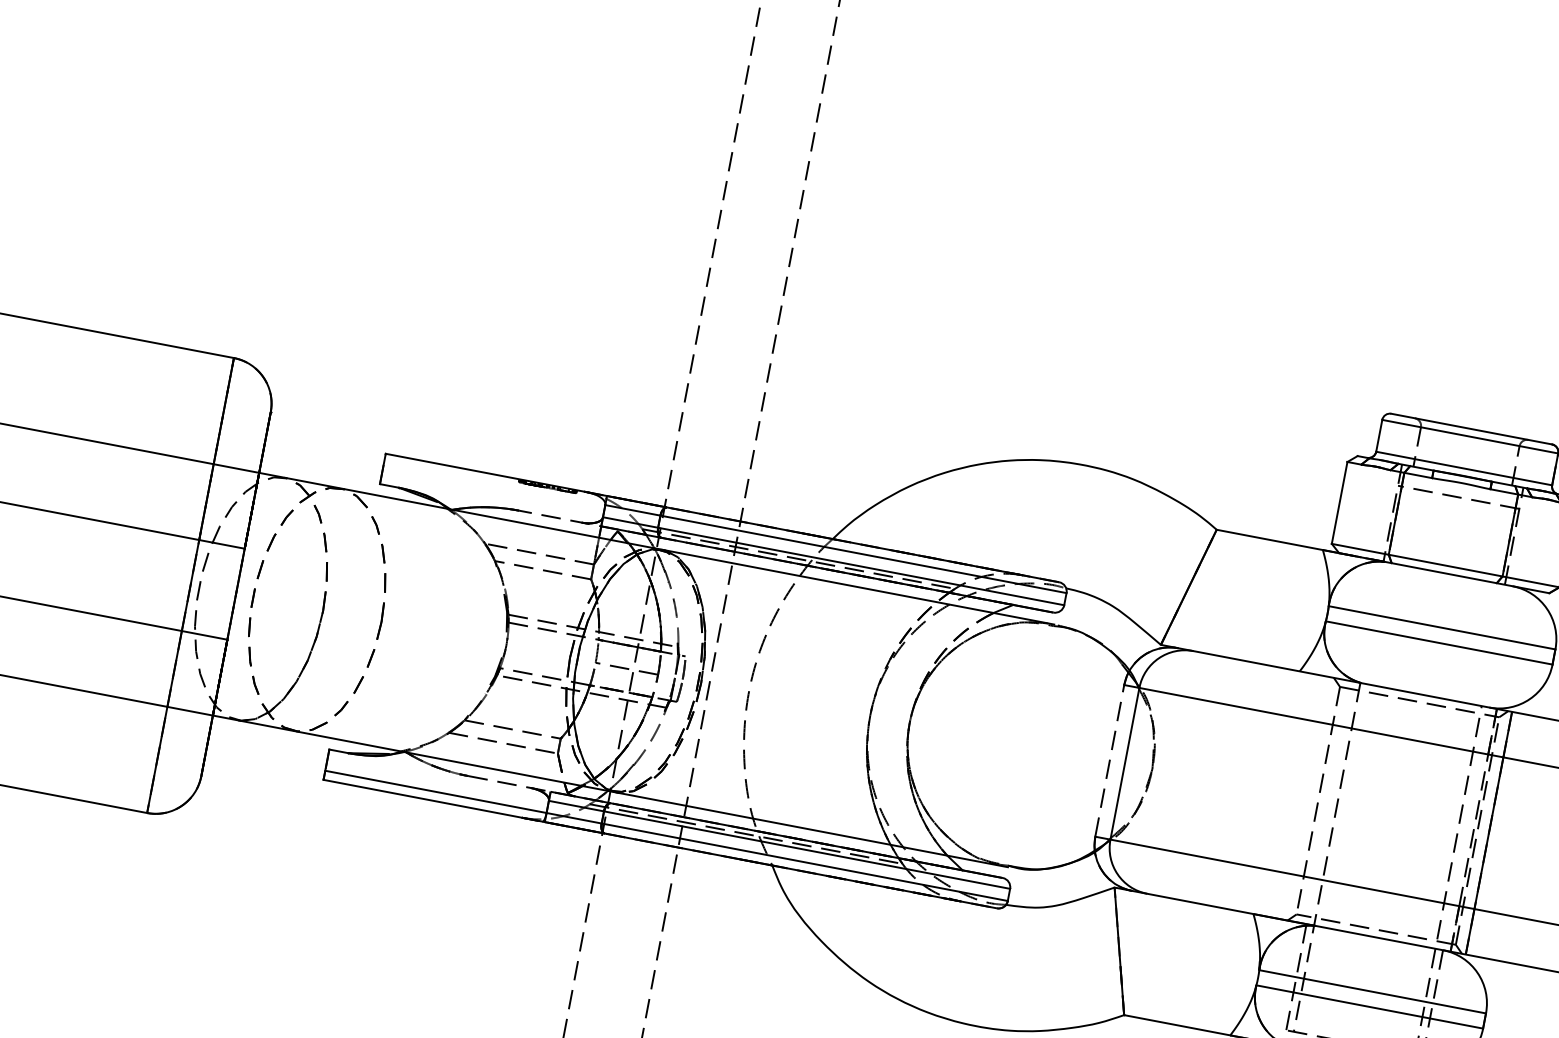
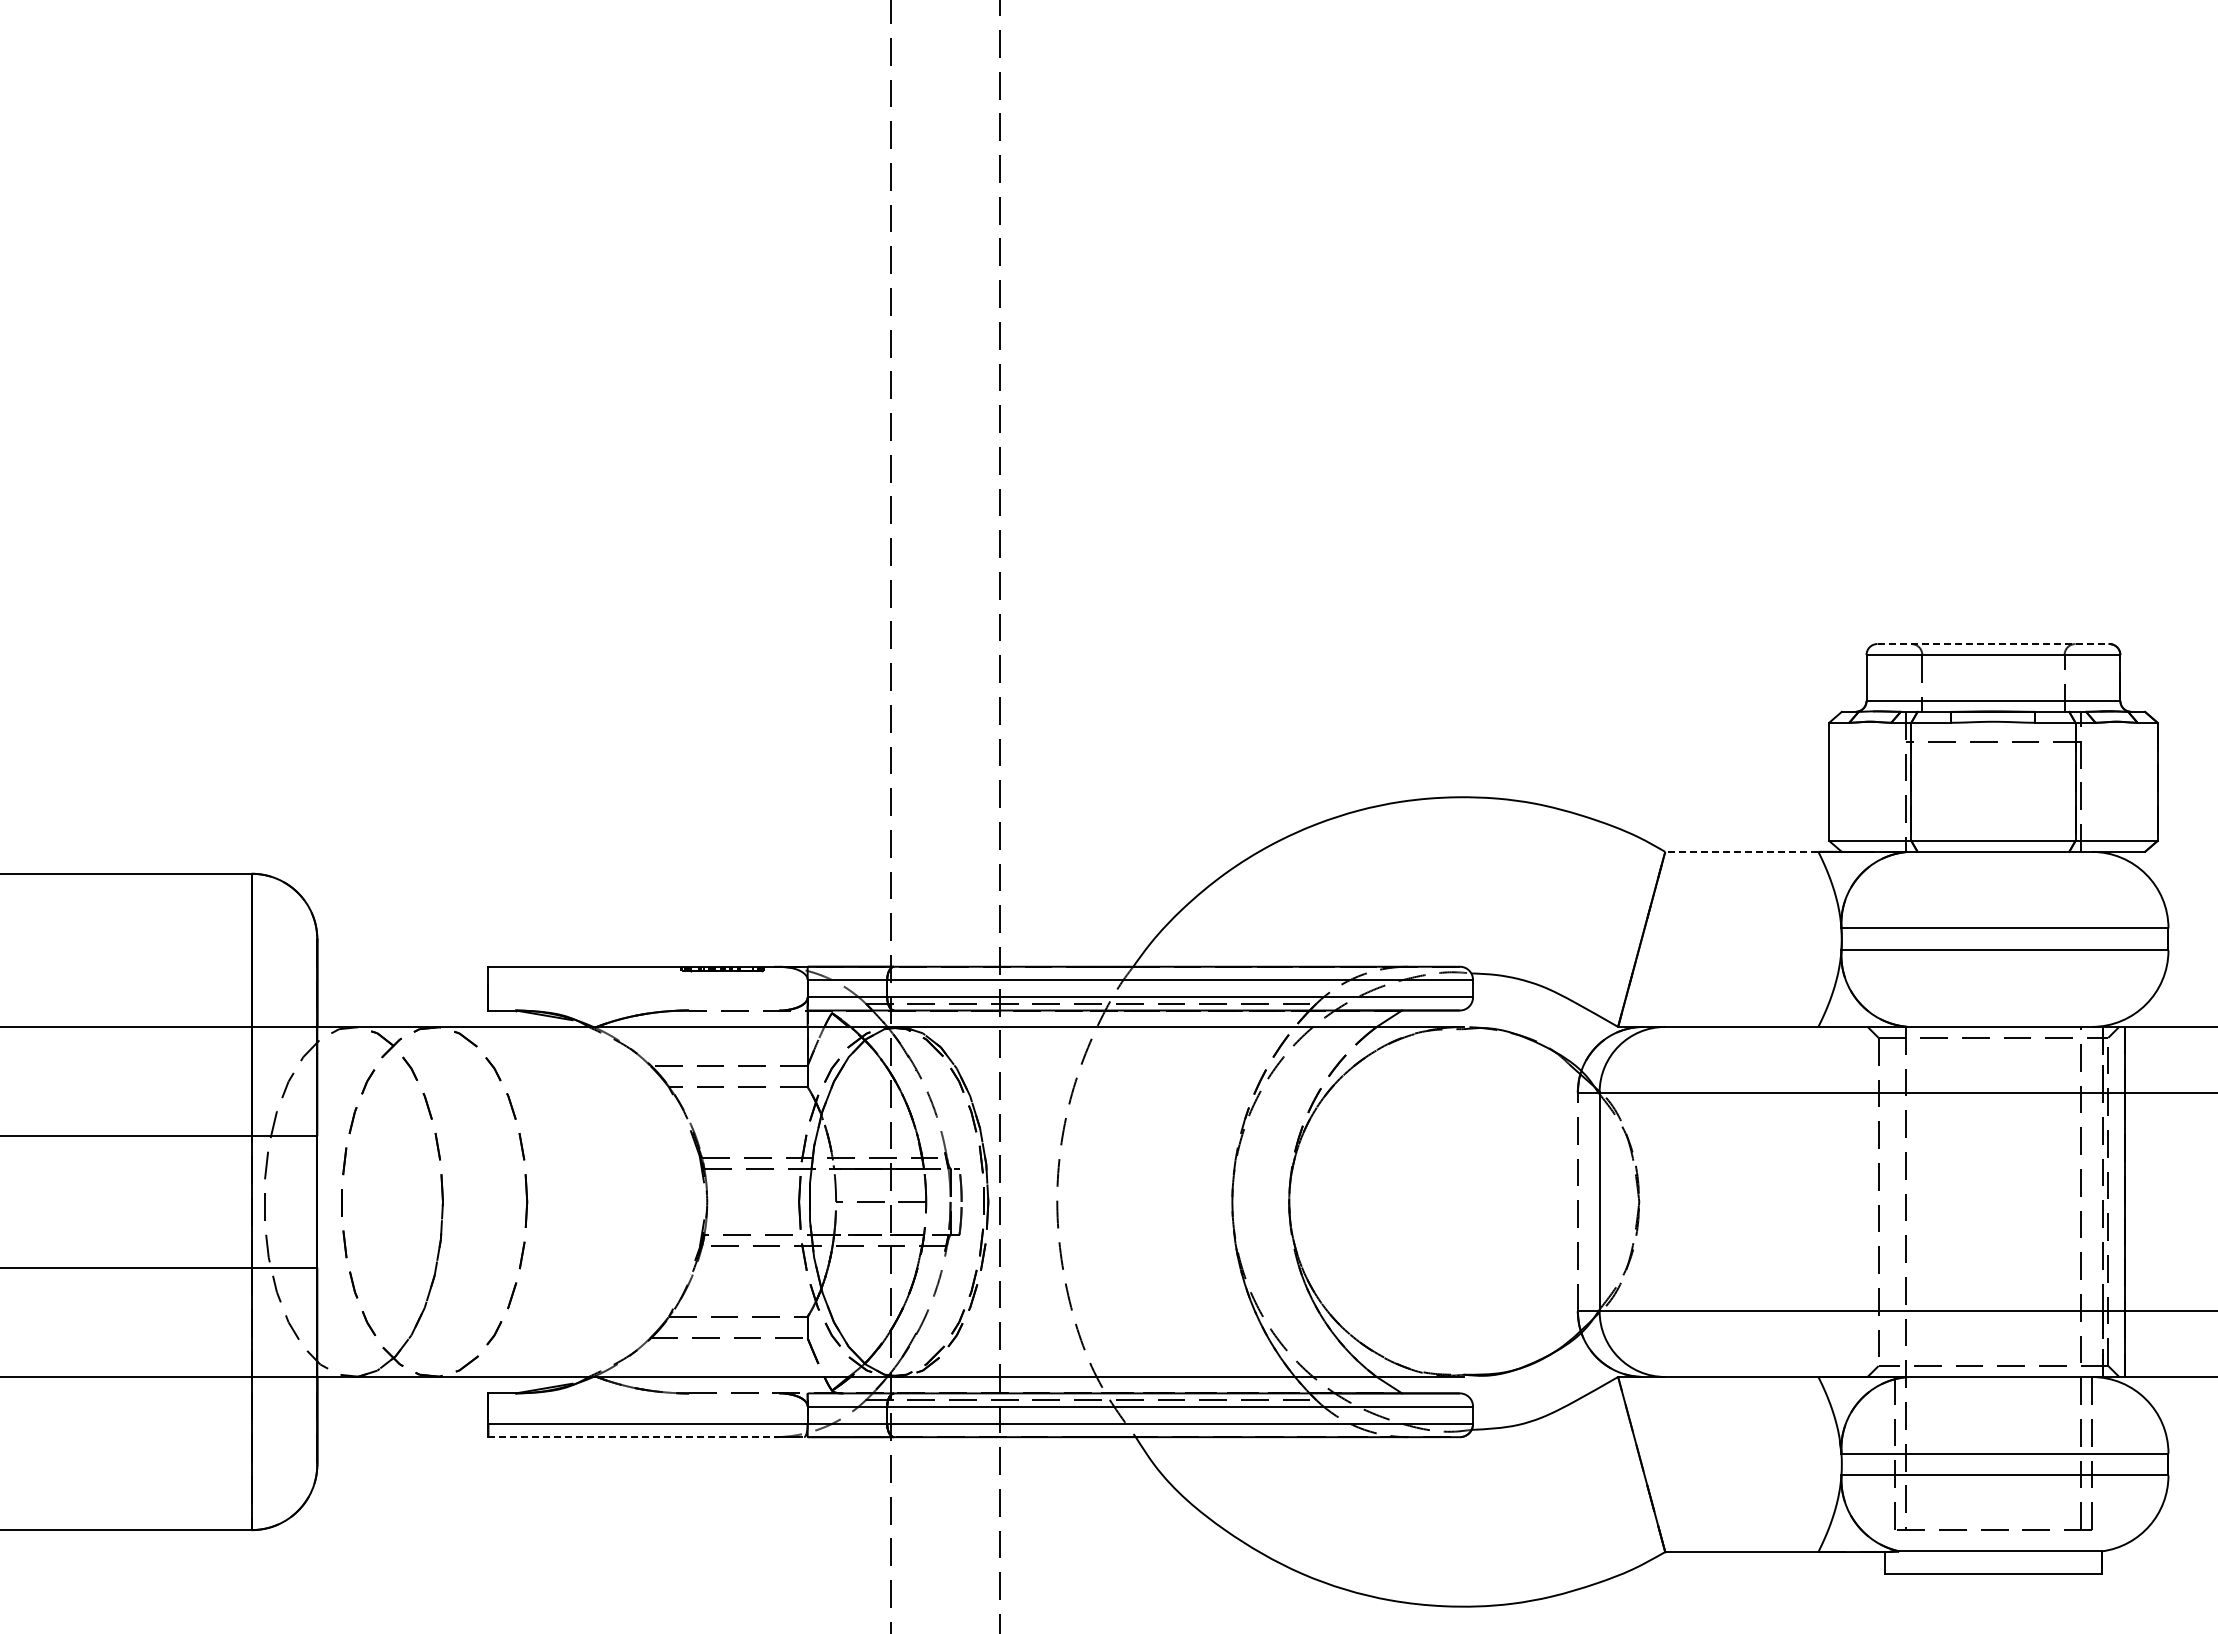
line: (1471, 429) -> (1993, 644), solid -> dashed
line: (1269, 539) -> (1741, 851), solid -> dashed
line: (434, 801) -> (648, 1437), solid -> dashed

